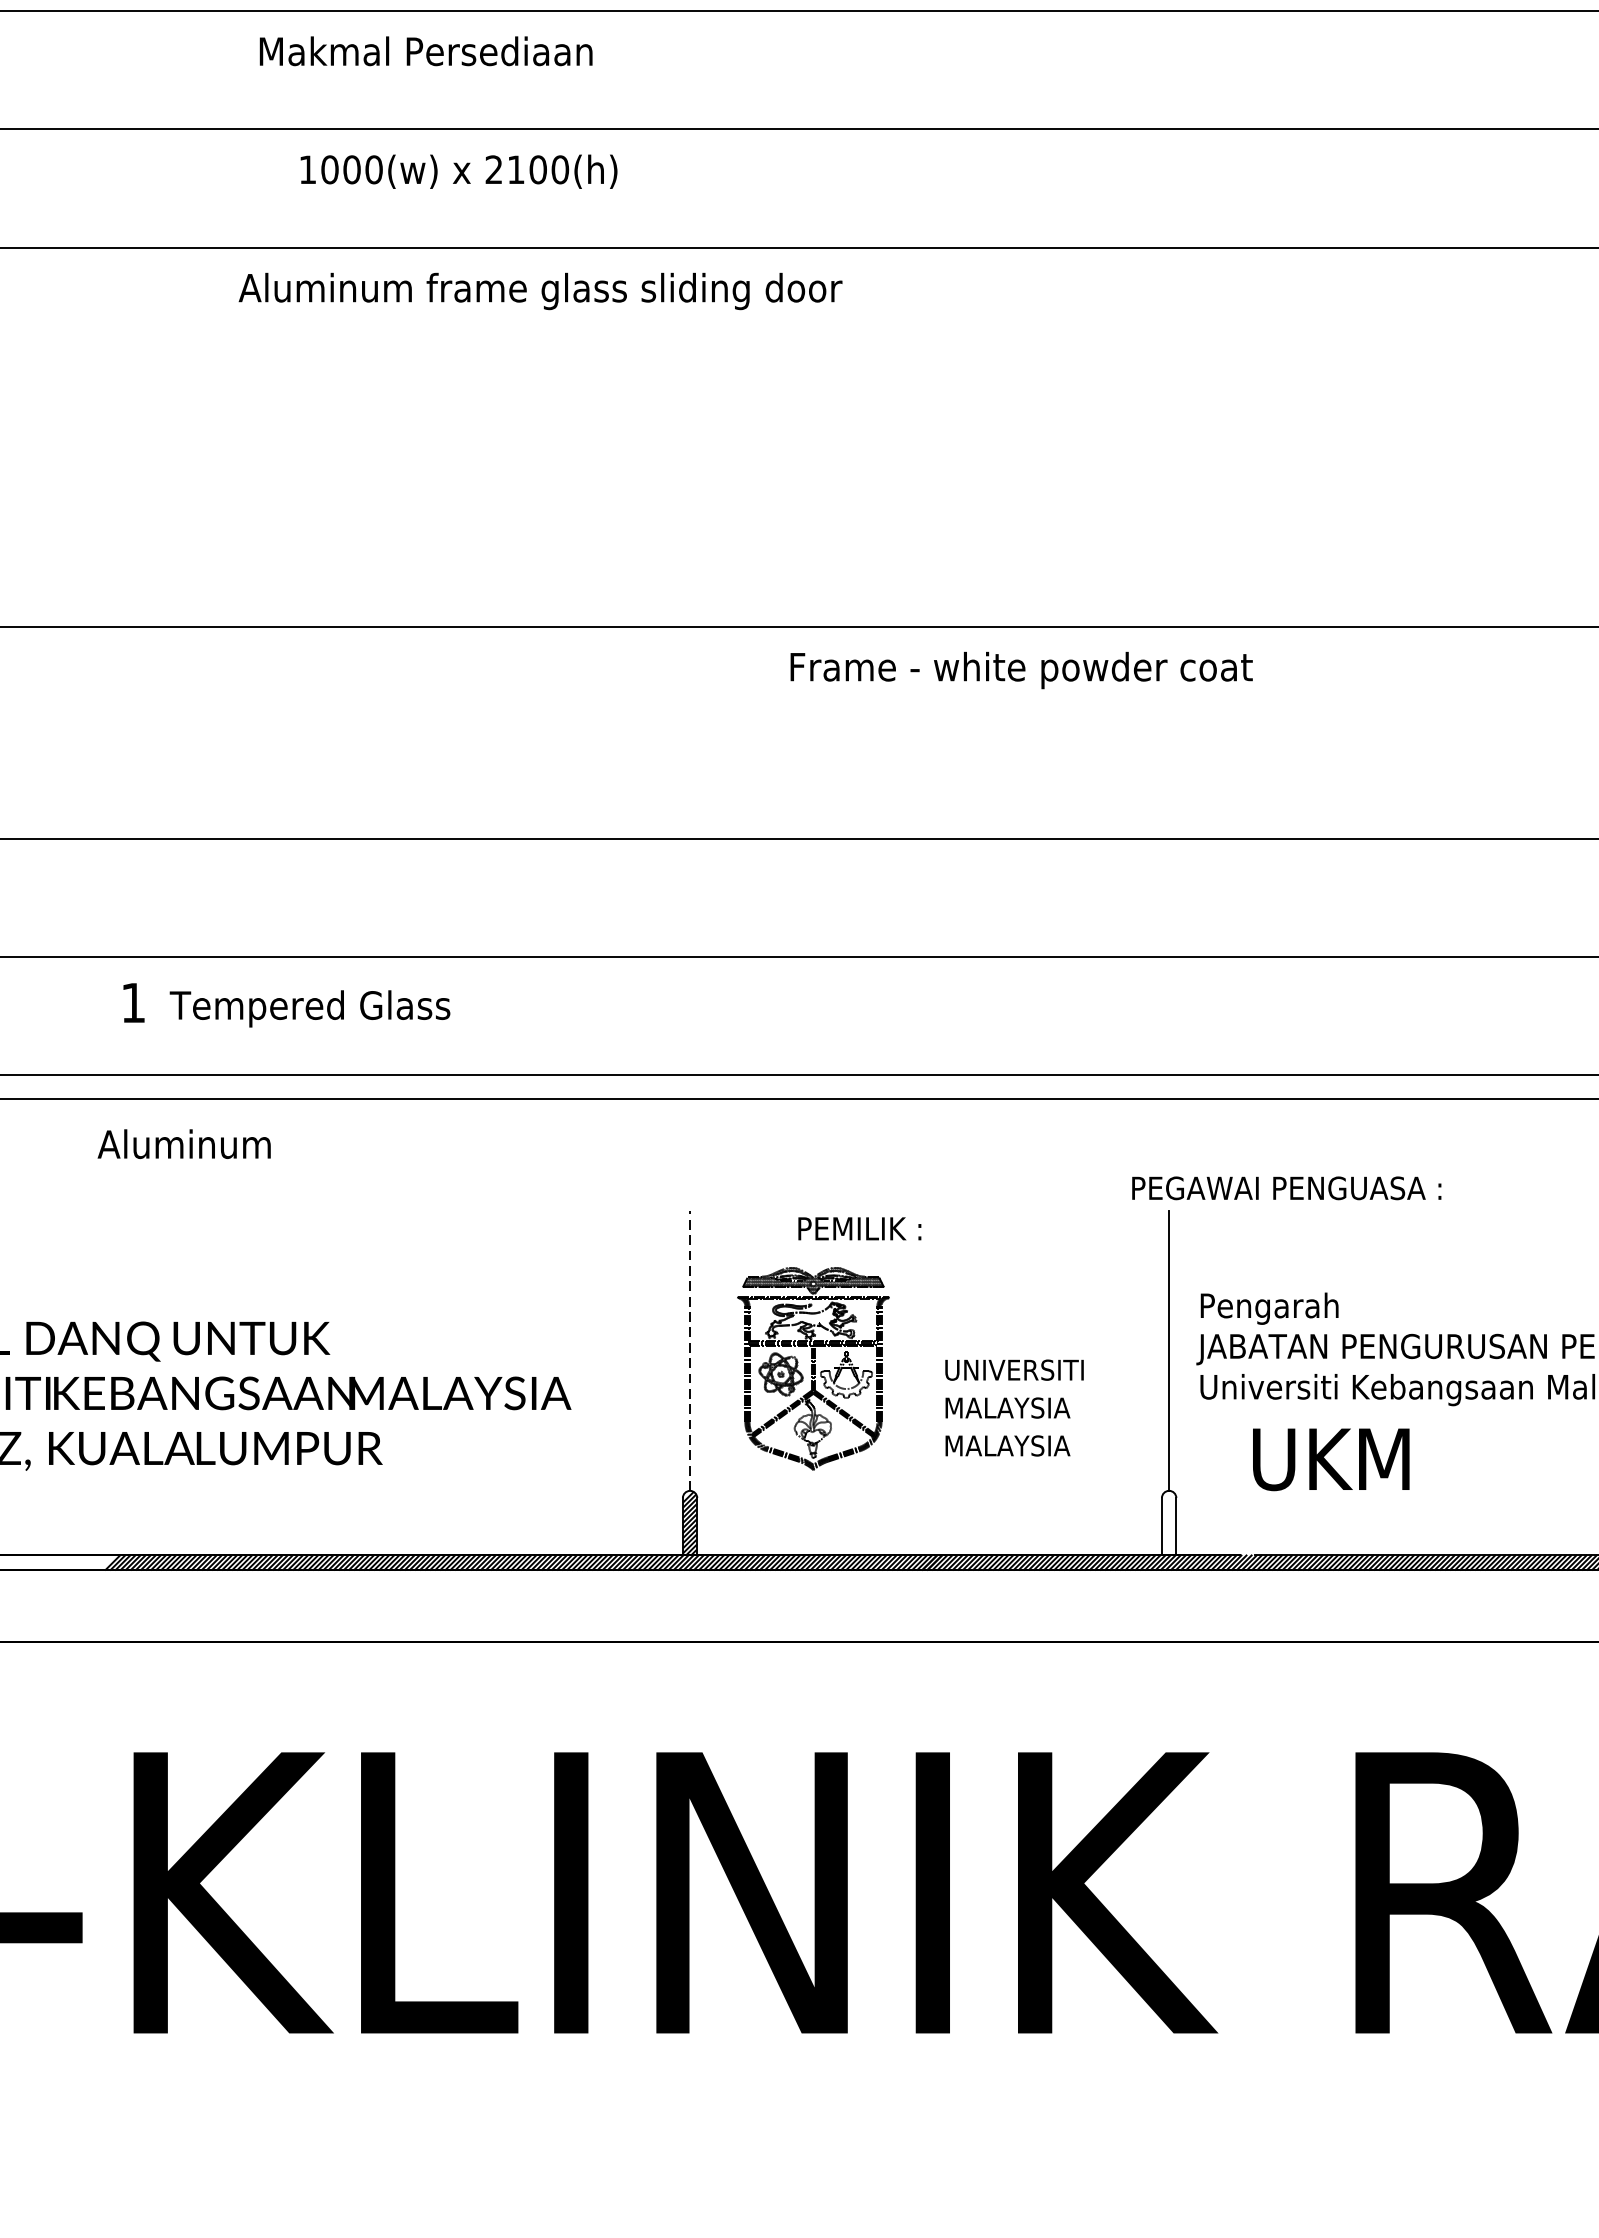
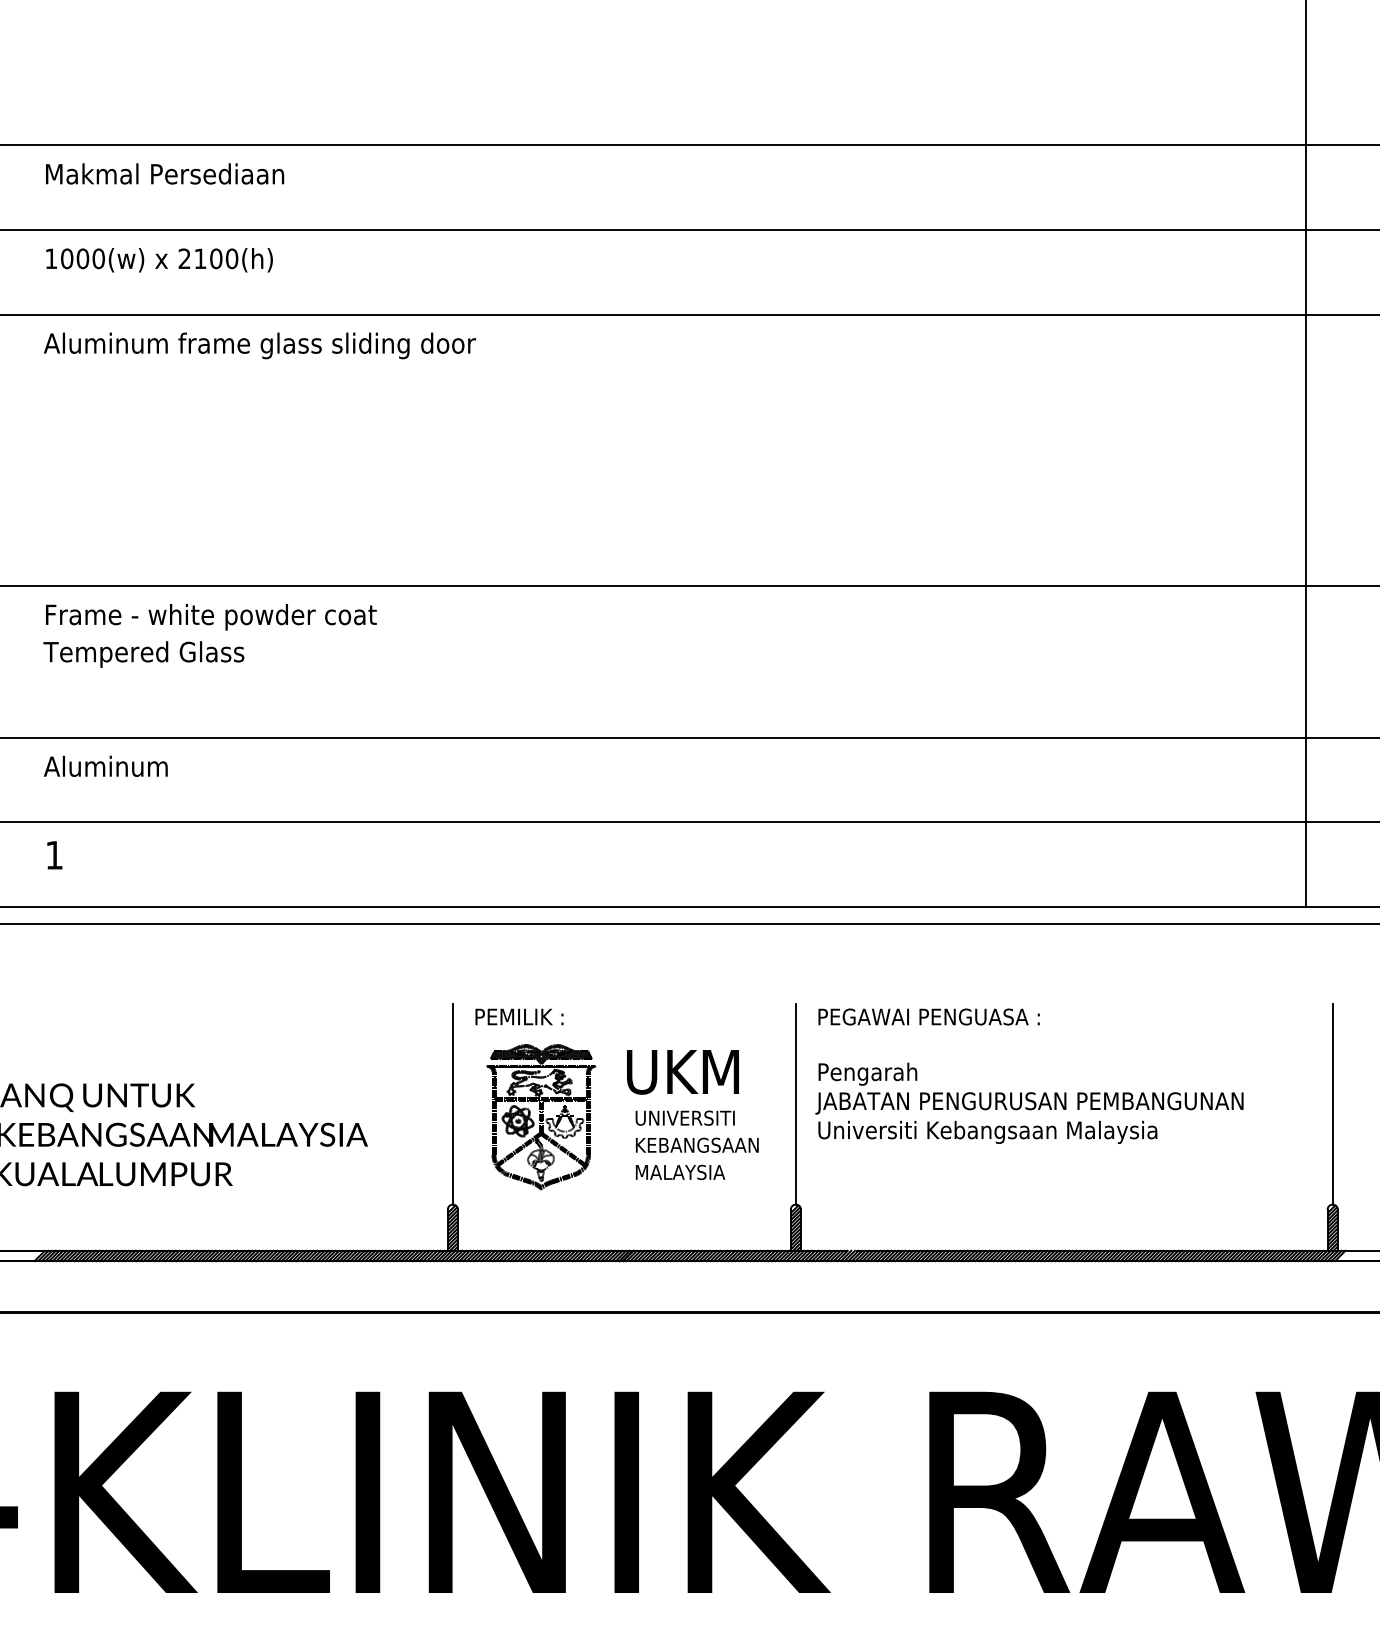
text: (426, 50) -> (165, 173), moved
text: (458, 172) -> (159, 260), moved
text: (539, 290) -> (259, 345), moved
text: (1021, 670) -> (211, 617), moved
text: (309, 1008) -> (143, 654), moved
text: (183, 1142) -> (105, 765), moved
text: (1285, 1187) -> (928, 1016), moved
text: (859, 1228) -> (519, 1016), moved
line: (689, 1349) -> (452, 1103), dashed -> solid
text: (1031, 1406) -> (697, 1144), MALAYSIA -> KEBANGSAAN
text: (1330, 1460) -> (682, 1072), moved
hatch: (1168, 1522) -> (795, 1227), added

